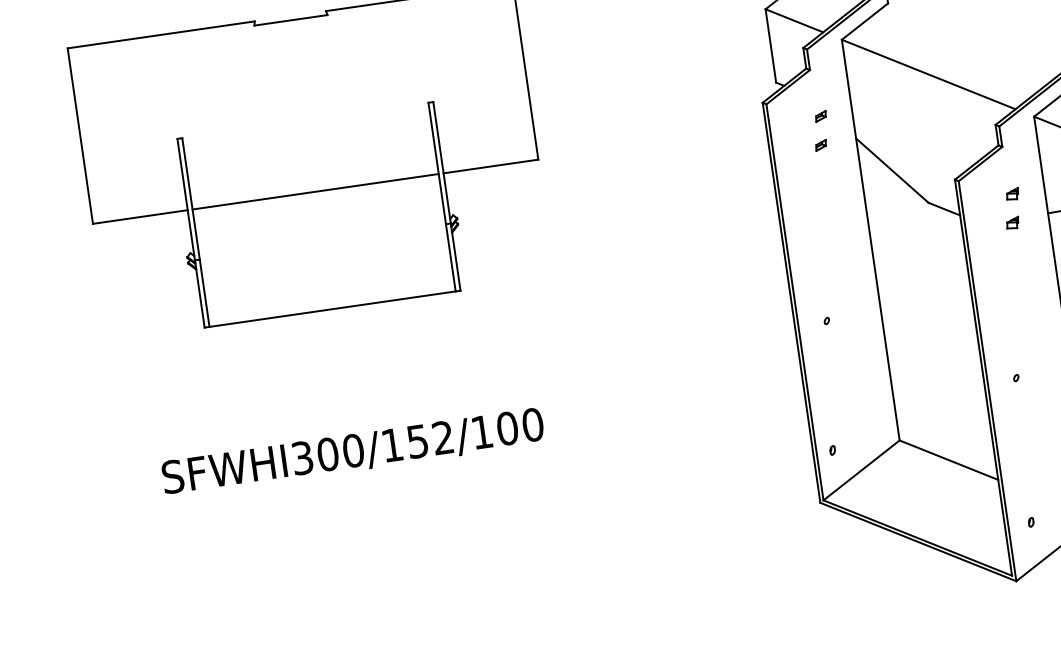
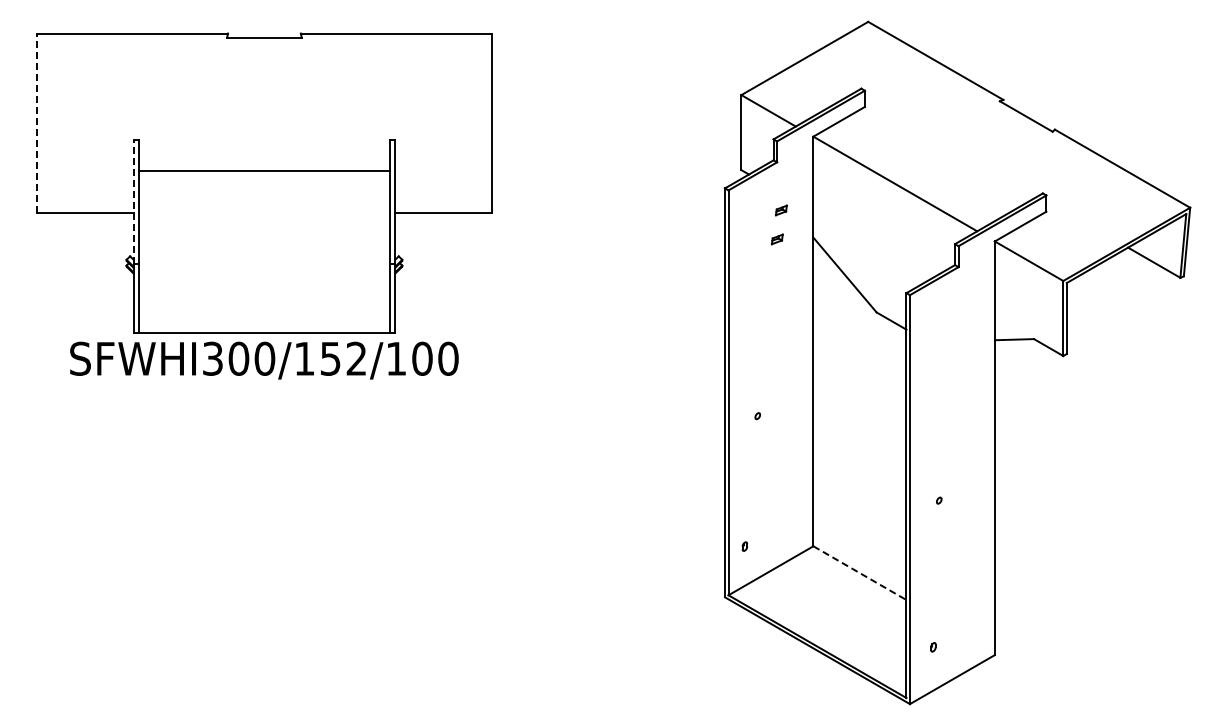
line: (80, 136) -> (36, 123), solid -> dashed
line: (315, 191) -> (264, 170), moved
part: (1012, 193) -> (962, 315), removed
line: (185, 199) -> (133, 201), solid -> dashed
part: (1013, 222) -> (958, 344), removed
text: (353, 452) -> (264, 360), moved
line: (948, 460) -> (859, 573), solid -> dashed

